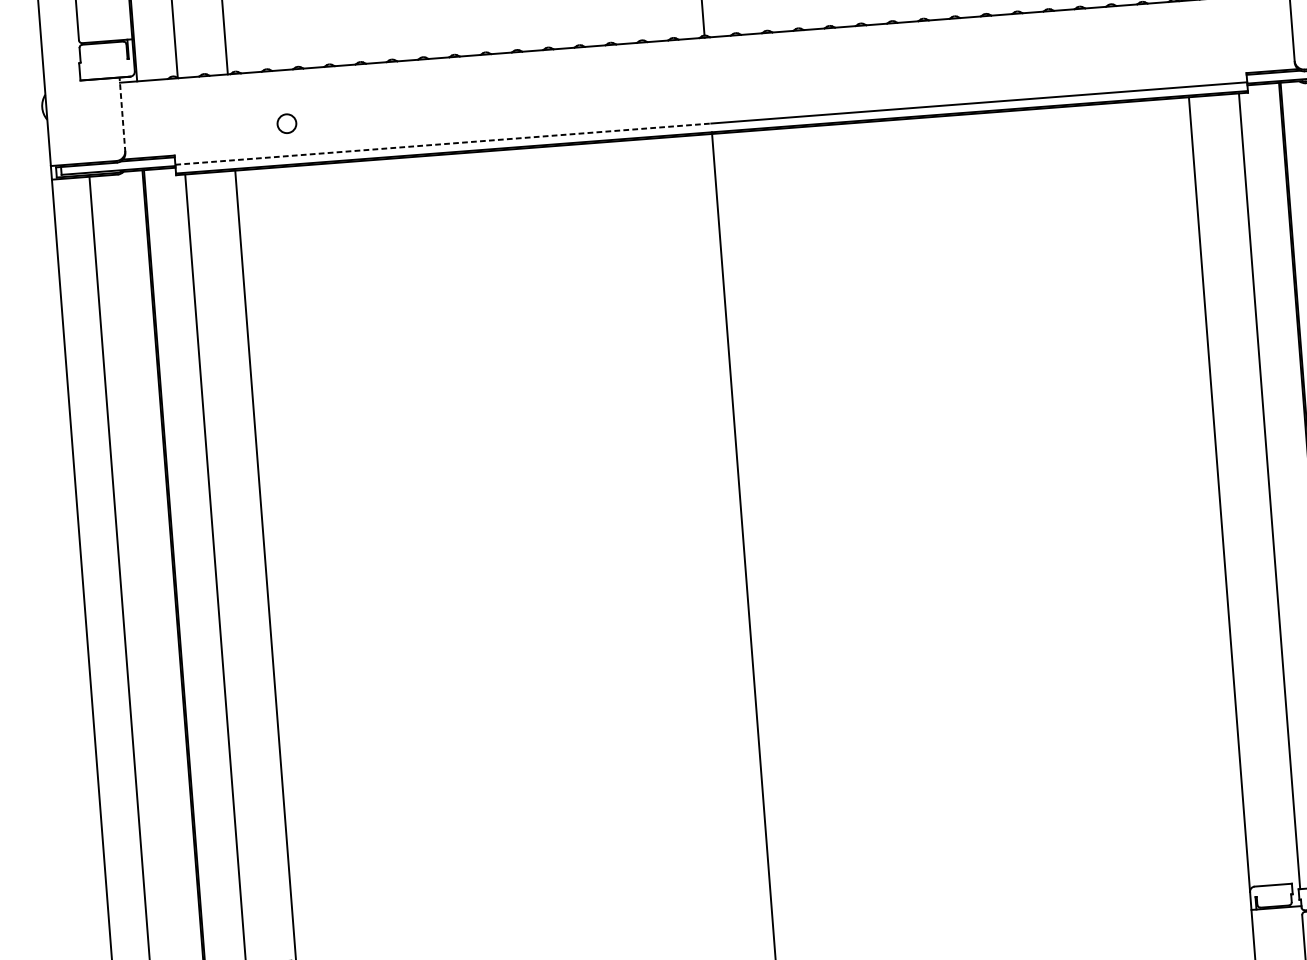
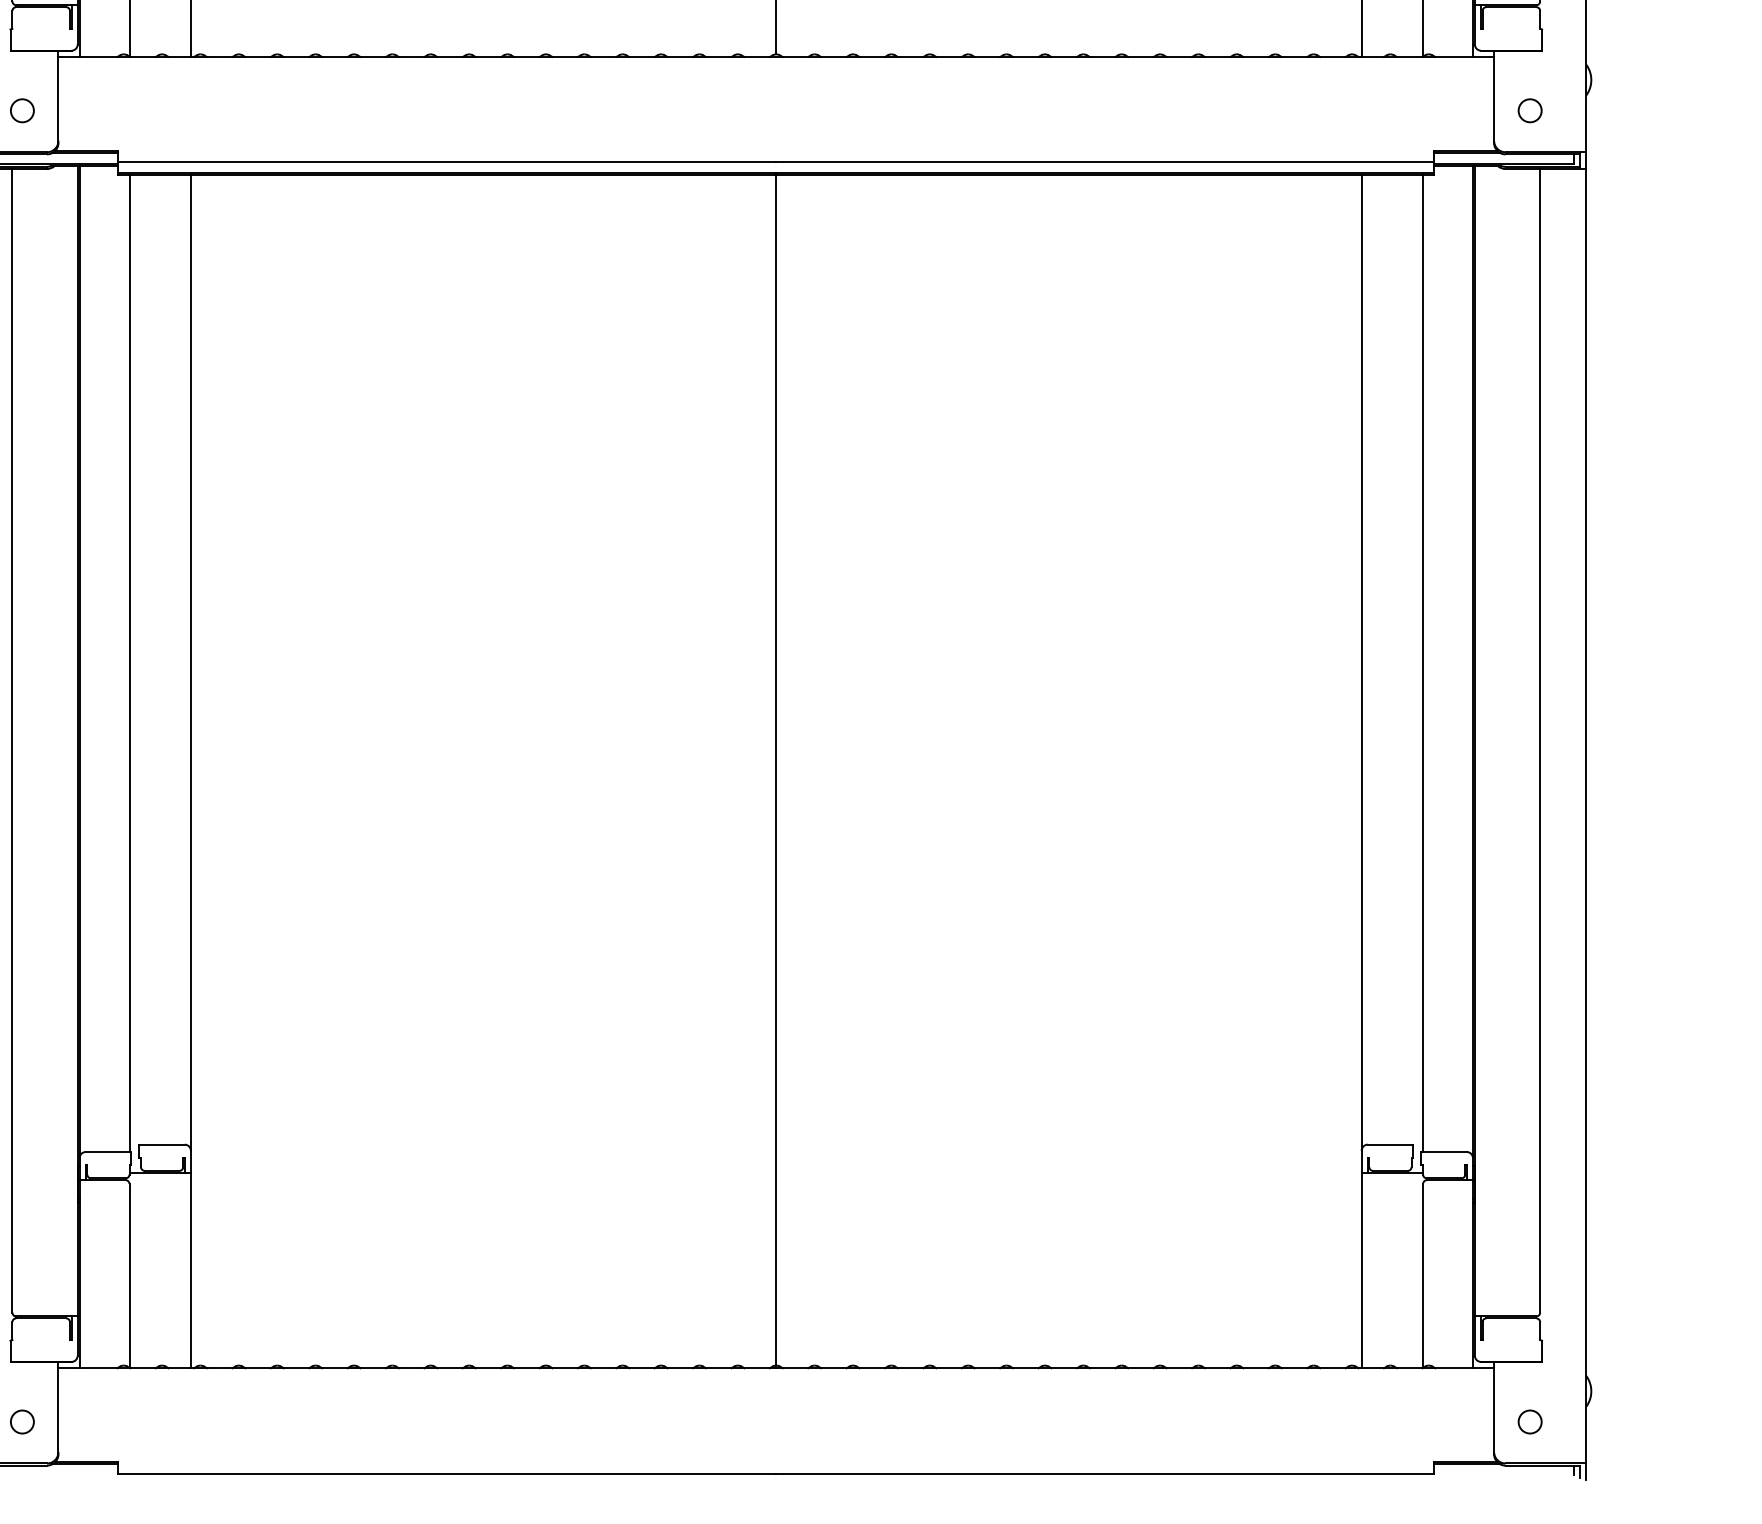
line: (122, 114) -> (58, 96), dashed -> solid
circle: (287, 123) -> (22, 110), moved
line: (443, 144) -> (447, 162), dashed -> solid

